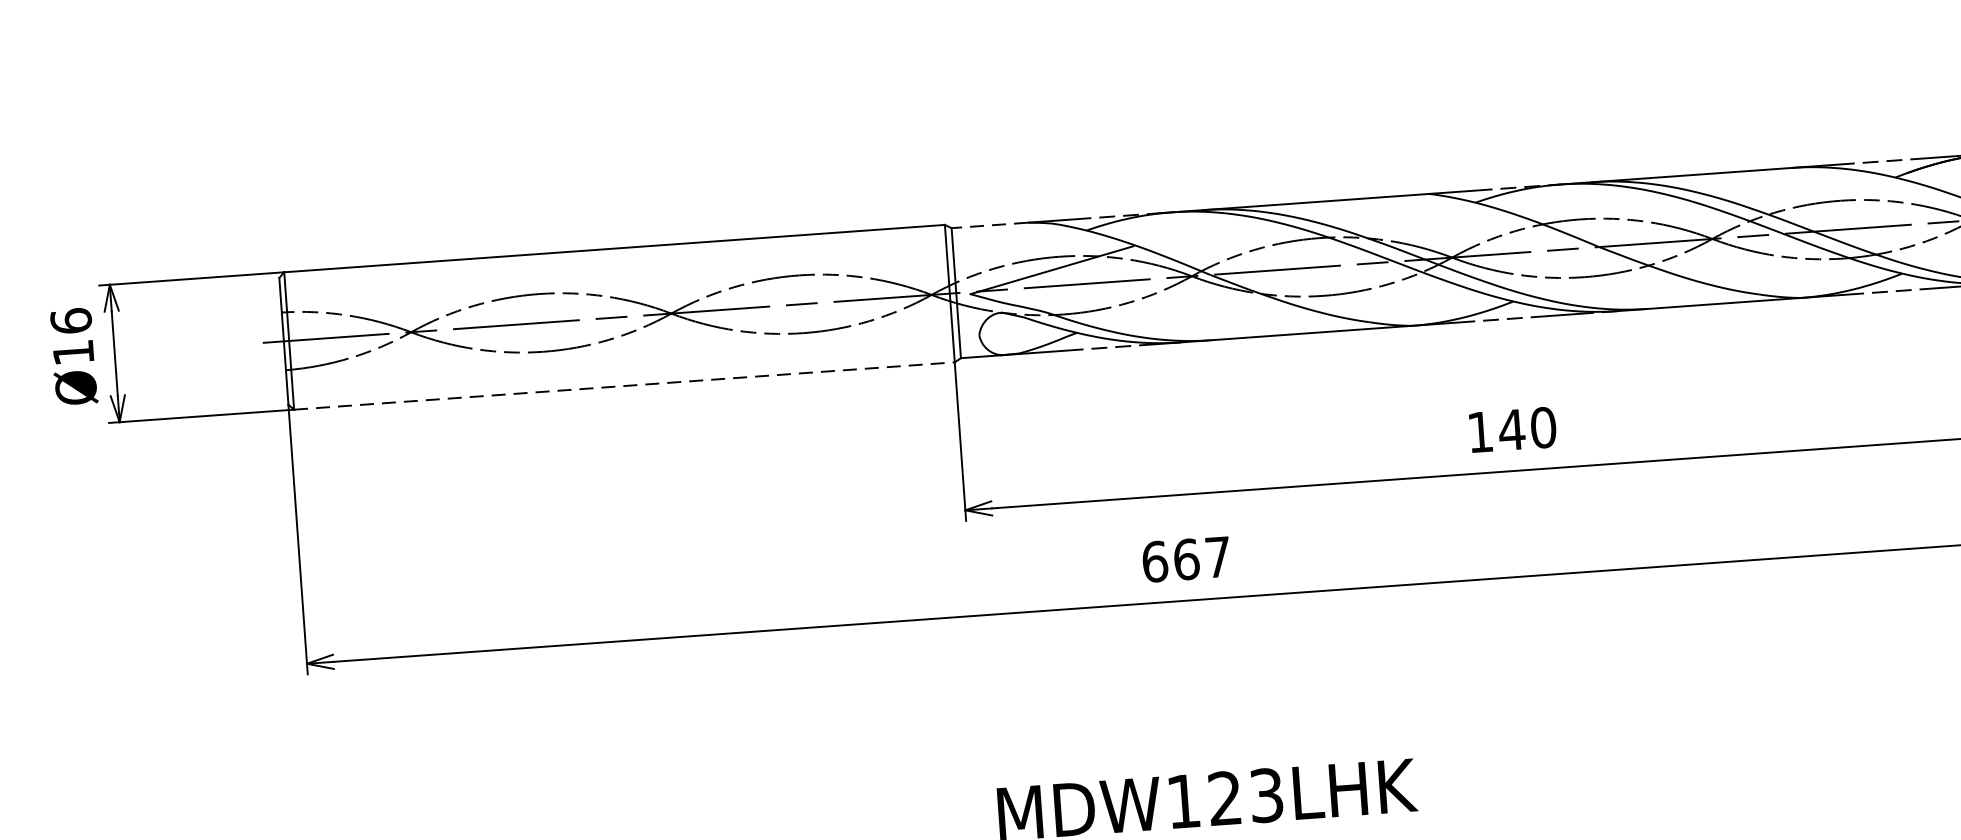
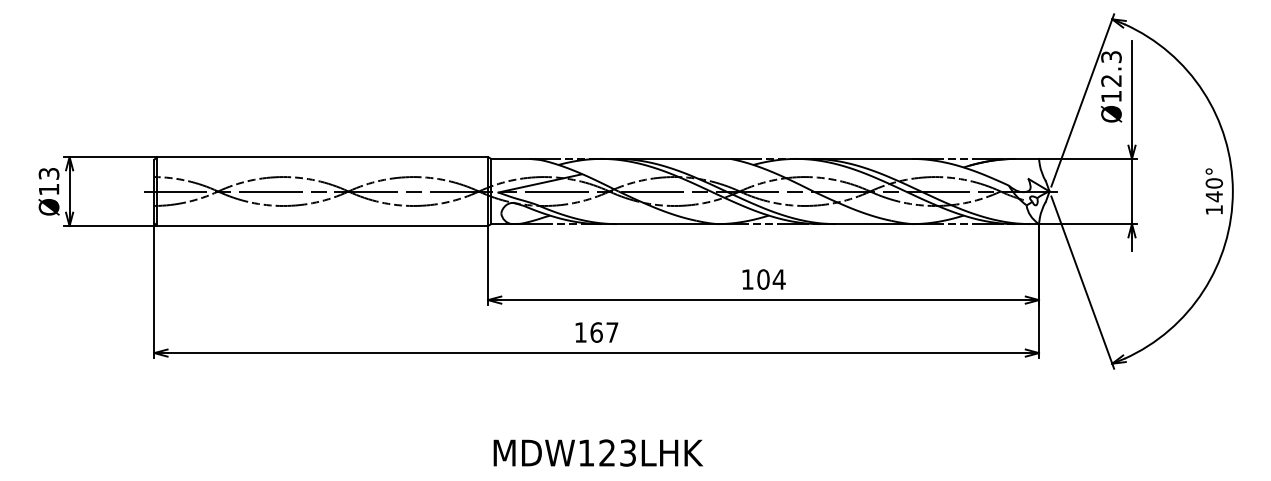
line: (987, 224) -> (509, 158), dashed -> solid
text: (70, 320) -> (48, 173), Ø16 -> Ø13
line: (624, 385) -> (322, 225), dashed -> solid
text: (1525, 428) -> (770, 279), 140 -> 104
text: (1154, 561) -> (580, 332), 667 -> 167

